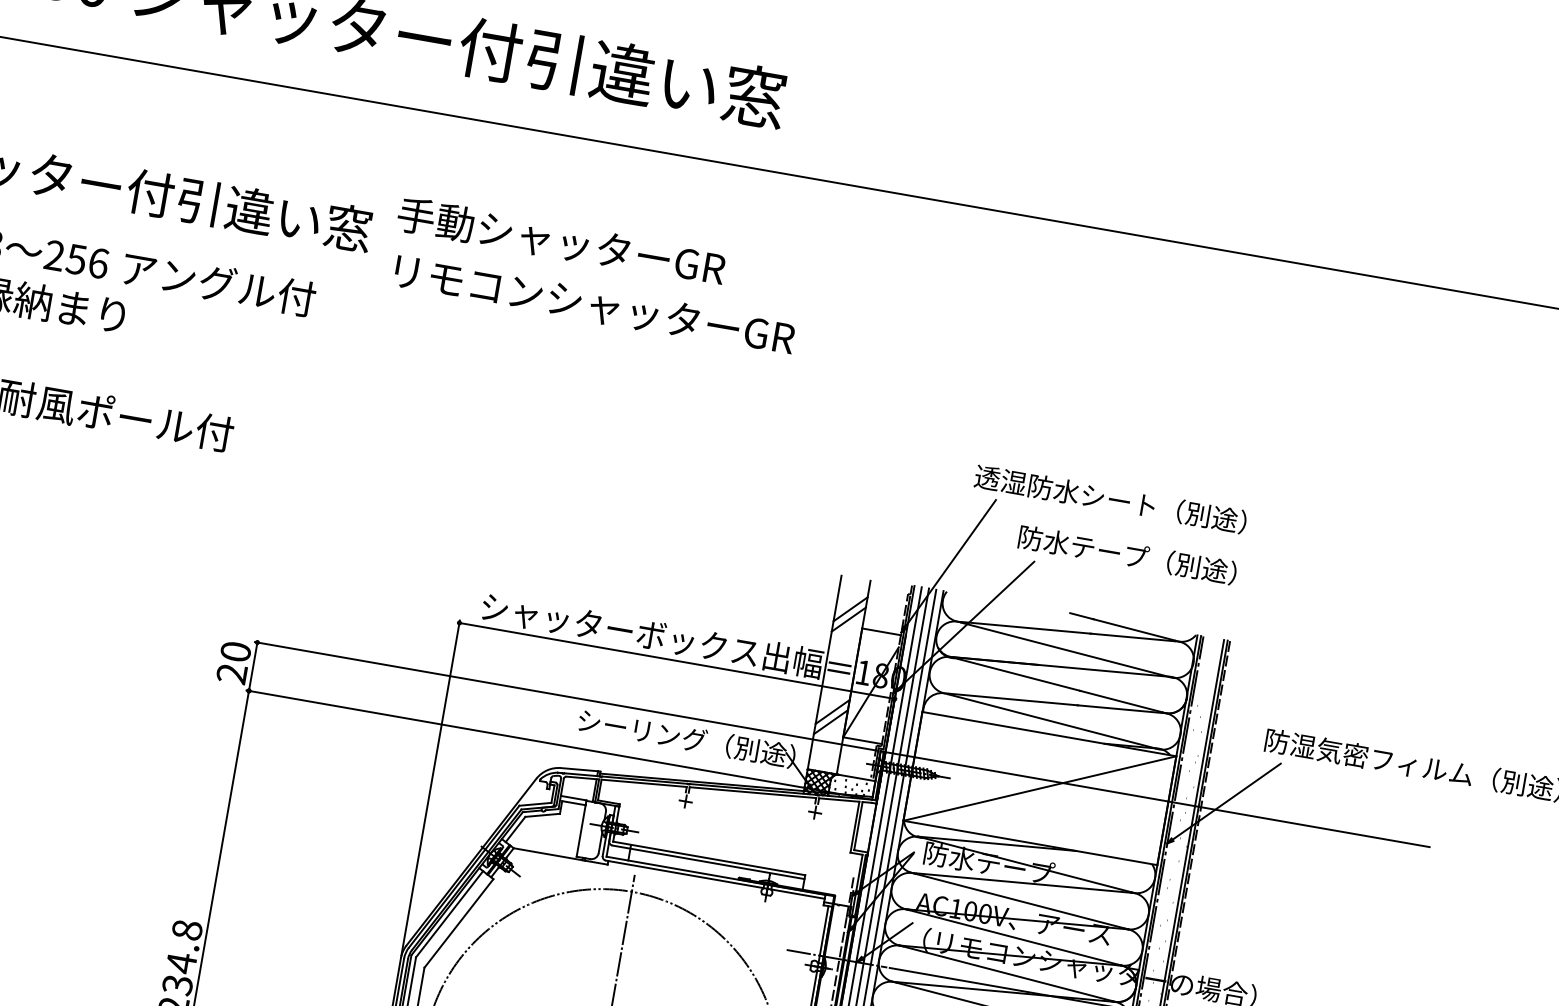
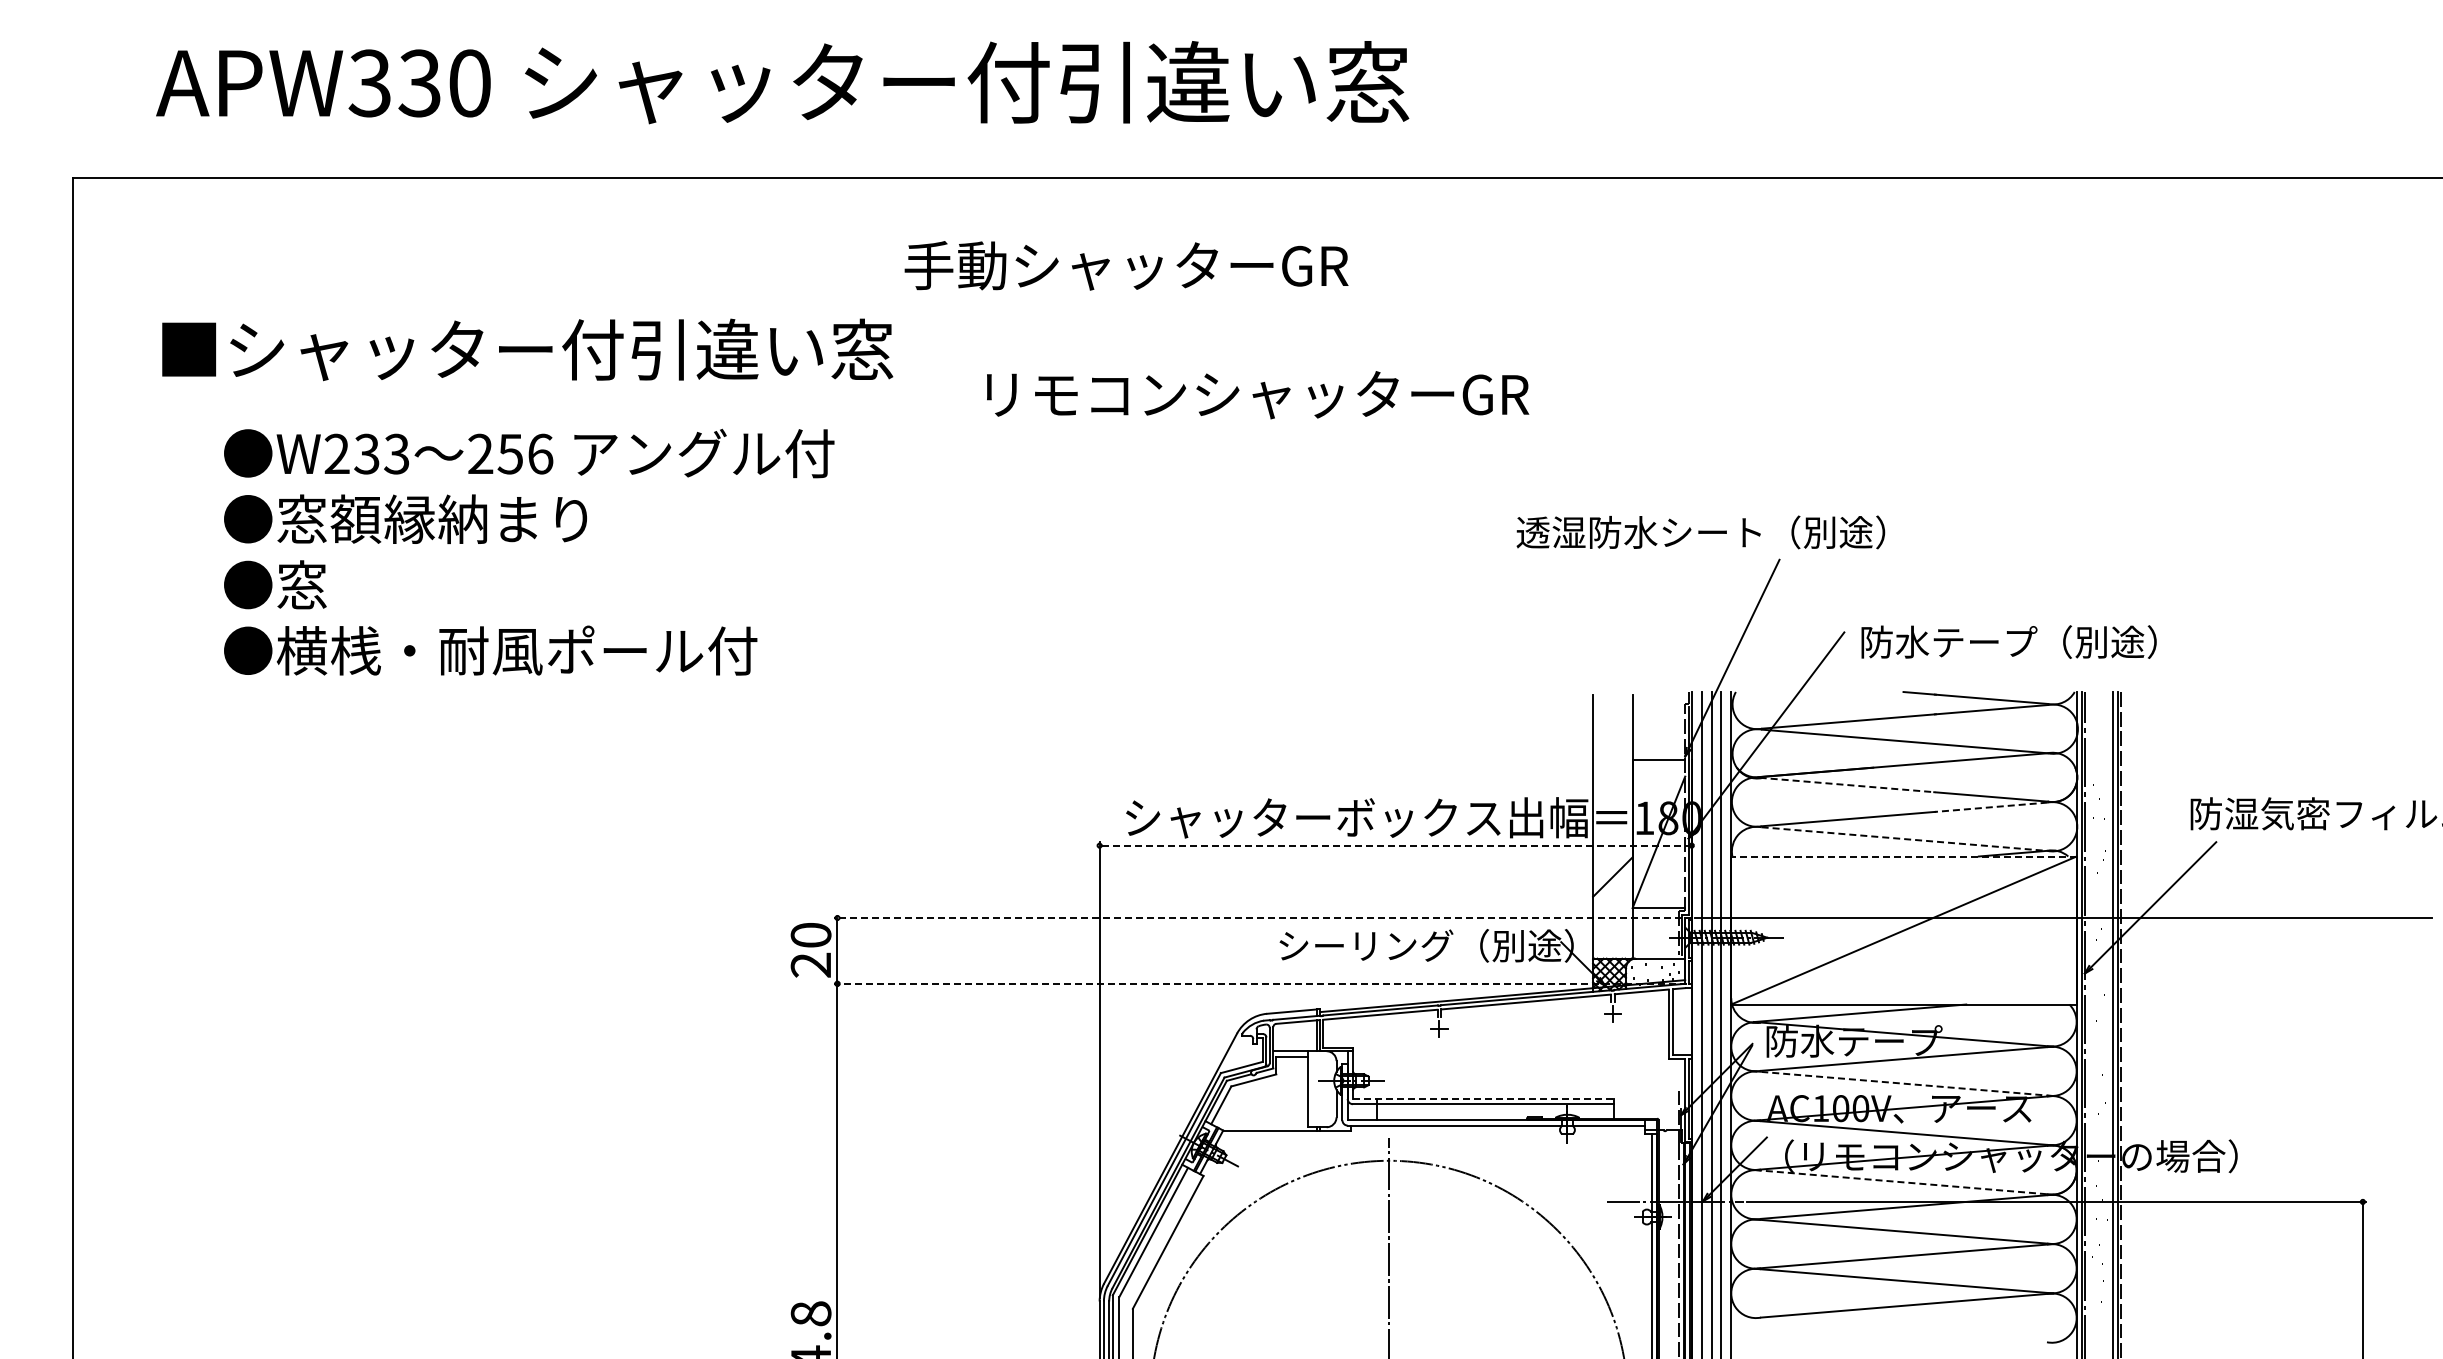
text: (561, 241) -> (1126, 265), moved
text: (595, 305) -> (1258, 395), moved
text: (1110, 499) -> (1700, 532), moved
text: (1127, 554) -> (2008, 641), moved
line: (850, 609) -> (1612, 737), removed
line: (848, 619) -> (1612, 751), removed
line: (676, 660) -> (1395, 845), solid -> dashed
line: (1017, 674) -> (1848, 785), solid -> dashed
line: (566, 696) -> (1258, 918), solid -> dashed
line: (1119, 709) -> (1990, 807), solid -> dashed
line: (830, 721) -> (1612, 890), removed
line: (1051, 721) -> (1904, 839), solid -> dashed
line: (1049, 734) -> (1903, 856), solid -> dashed
line: (560, 744) -> (1260, 983), solid -> dashed
line: (709, 858) -> (1483, 1098), solid -> dashed
line: (1018, 900) -> (1901, 1083), solid -> dashed
line: (1005, 973) -> (1900, 1182), solid -> dashed

